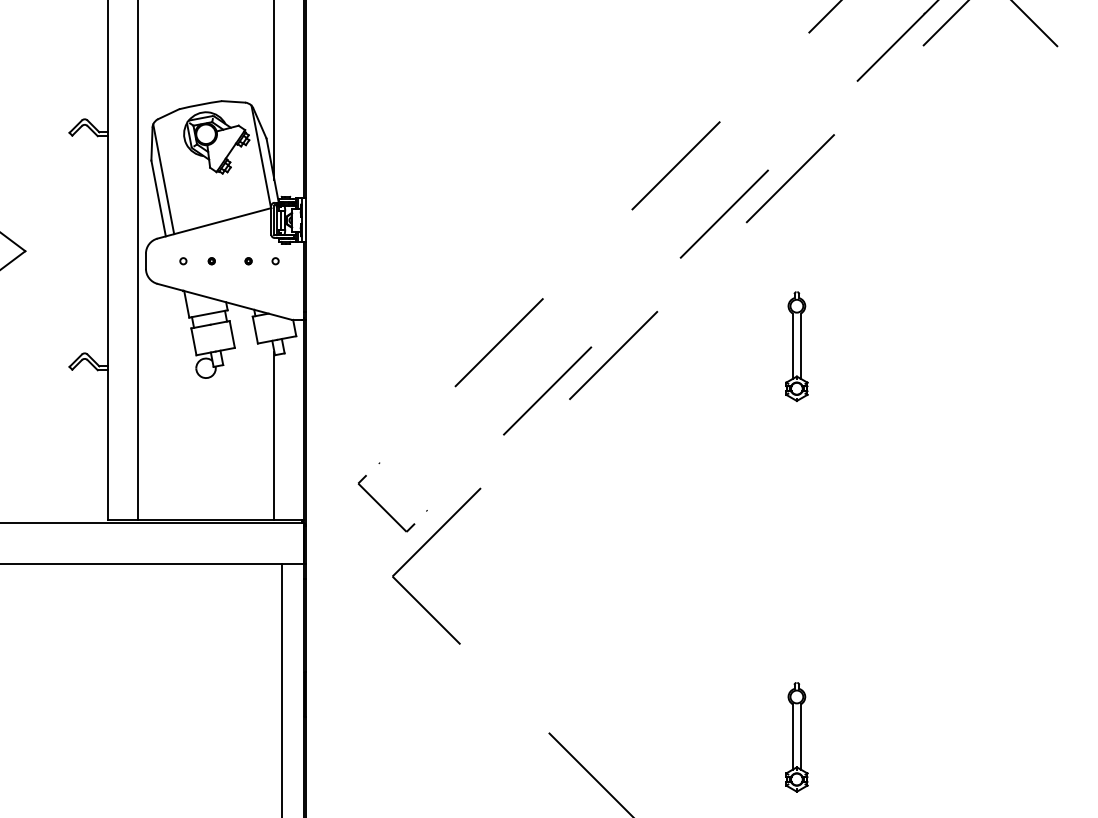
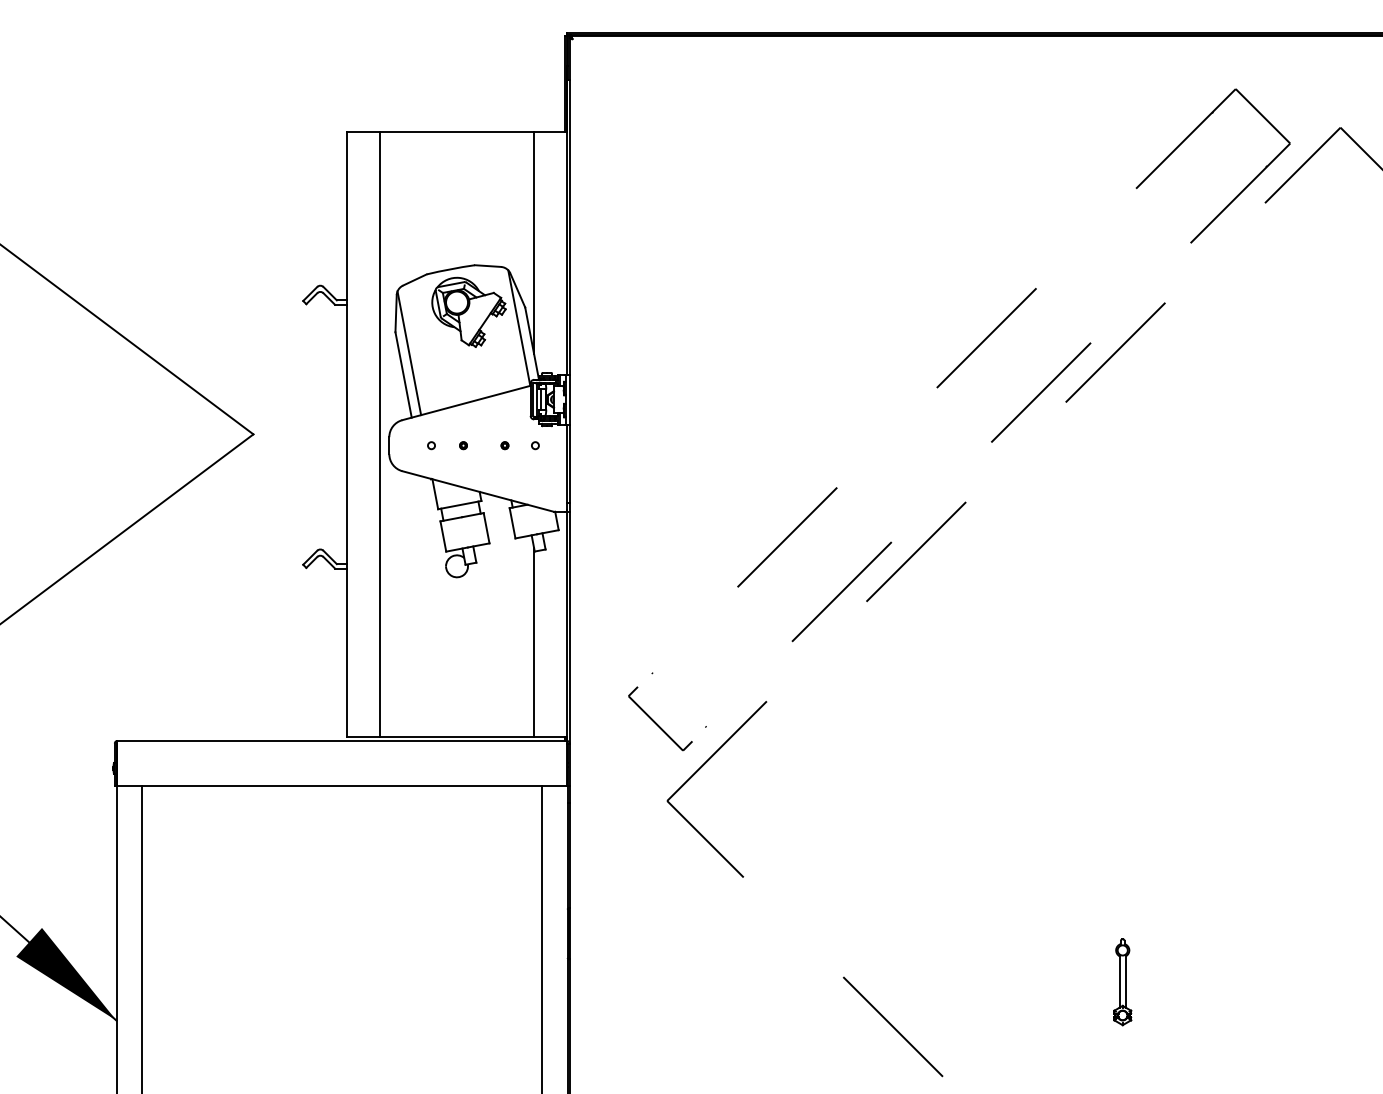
part: (796, 346) -> (1122, 541), removed
part: (796, 737) -> (1122, 982), size x0.7

